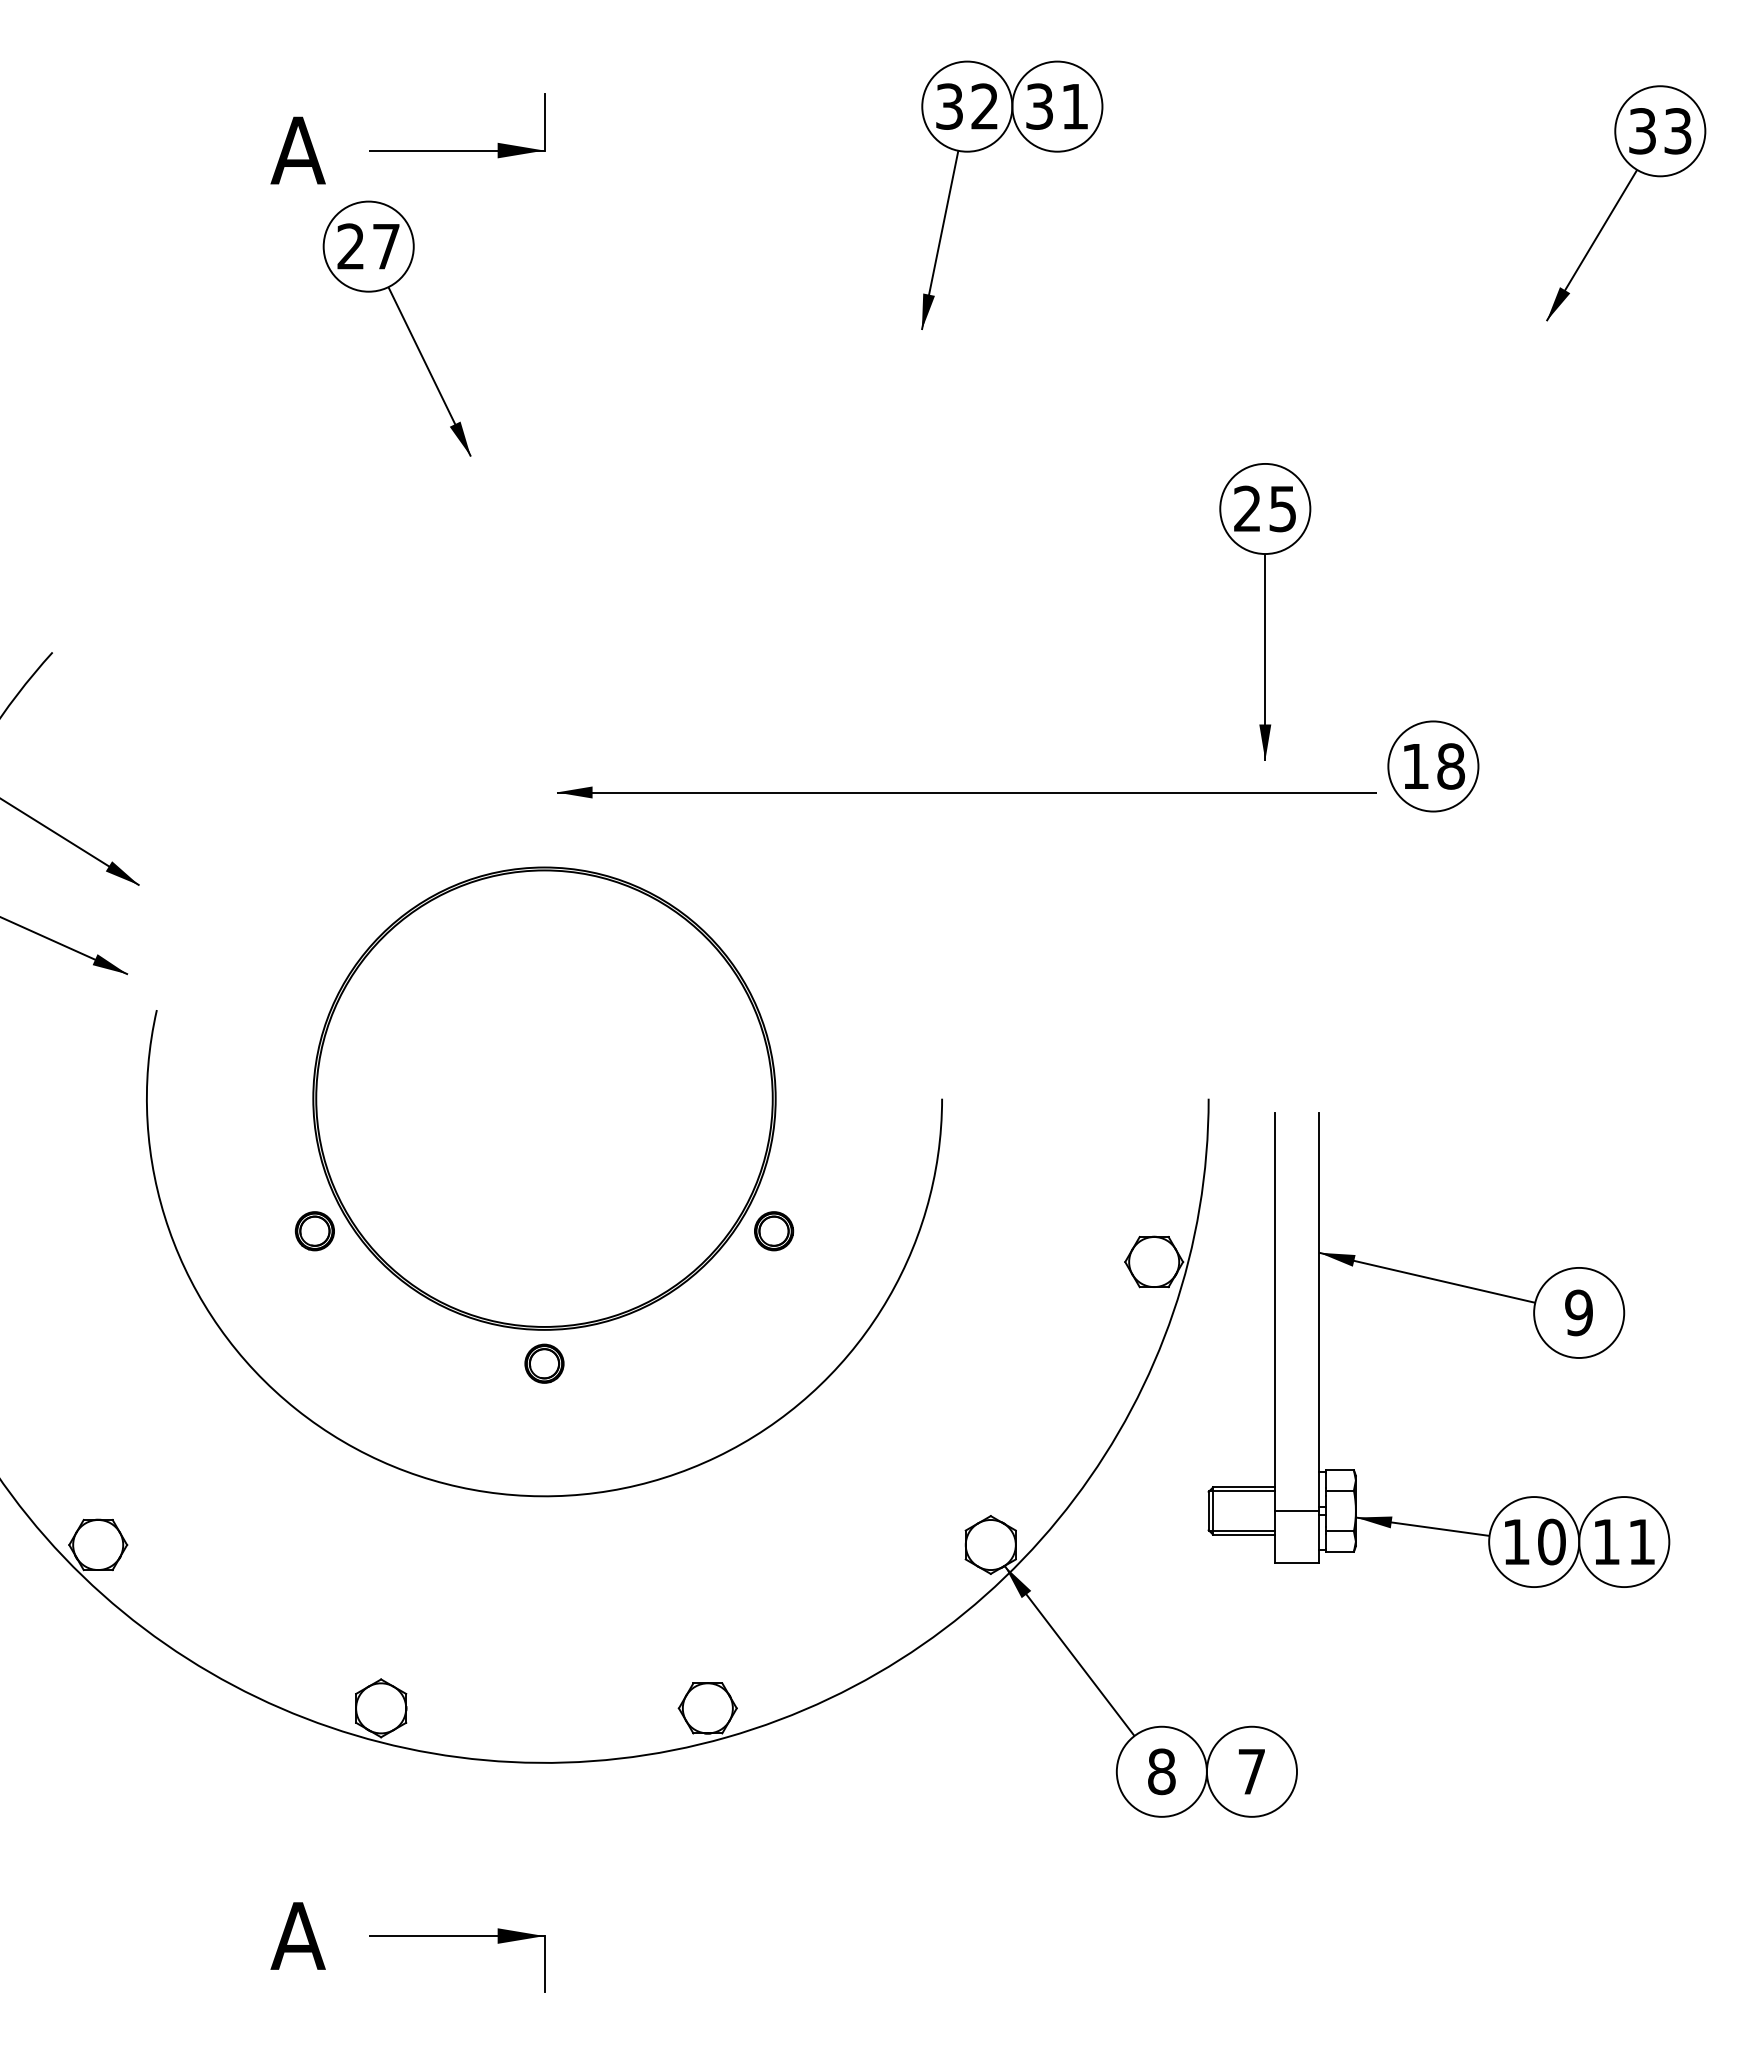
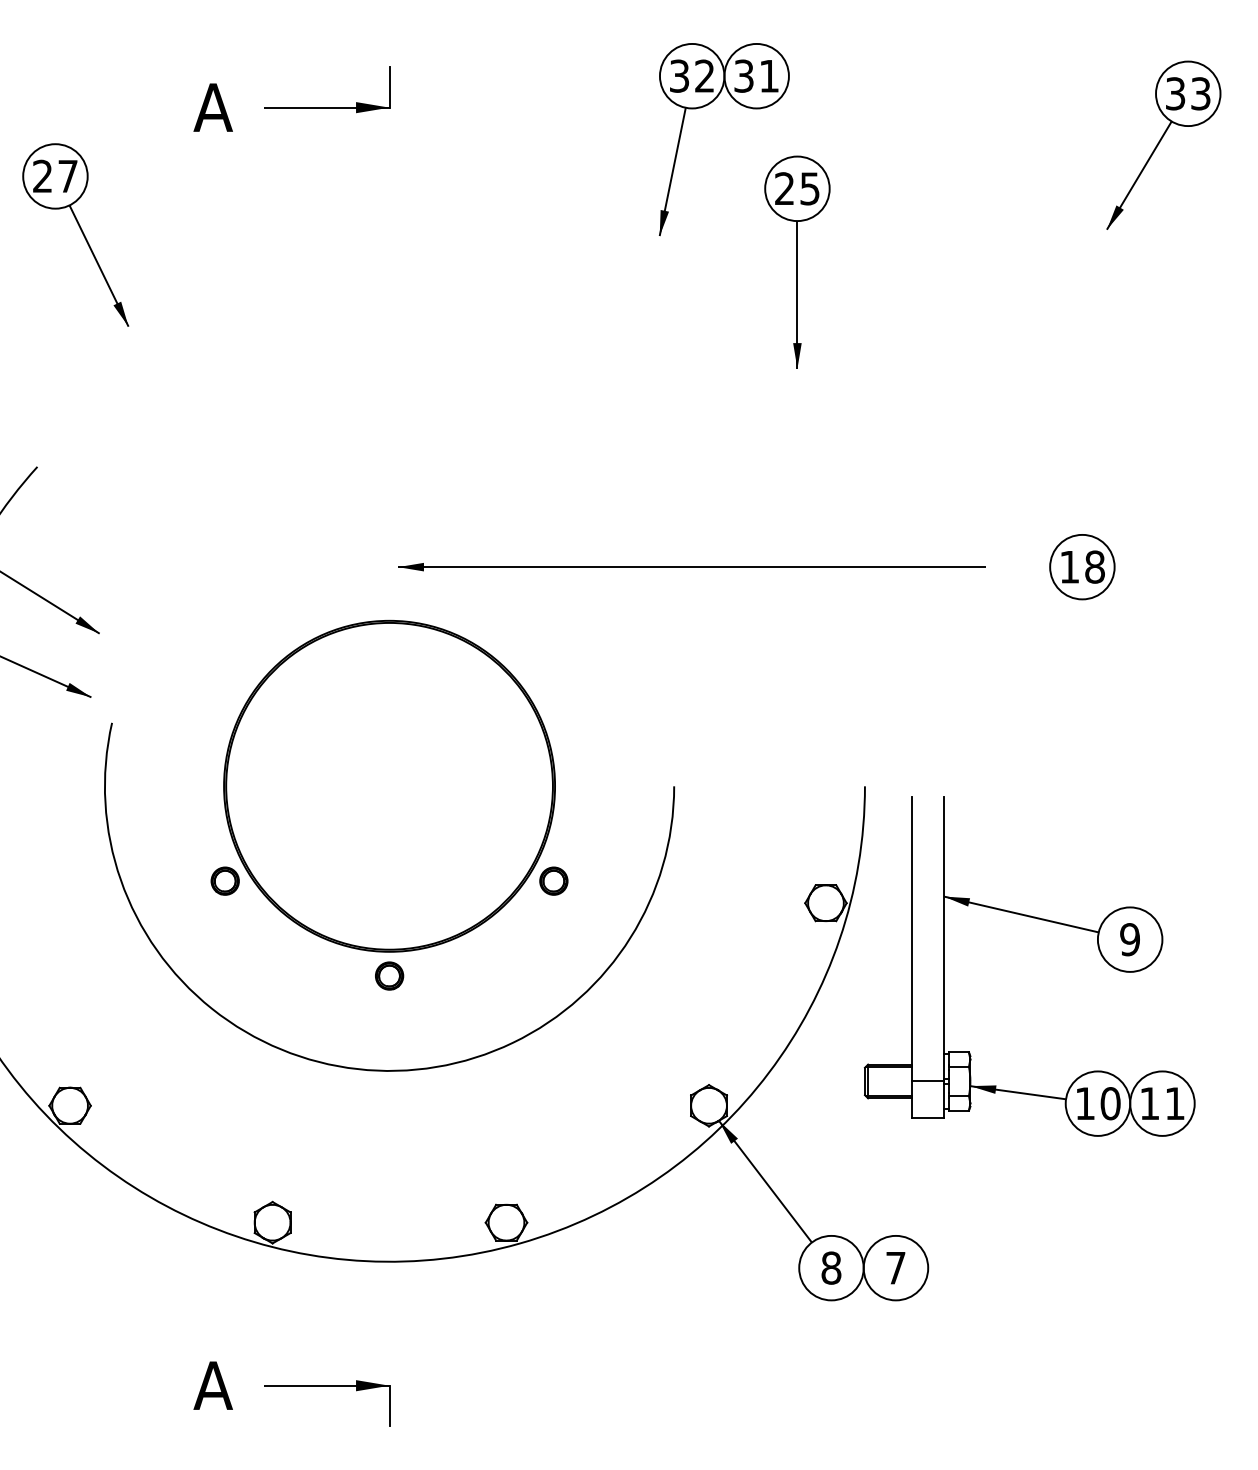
part: (405, 324) -> (81, 232), moved
part: (1265, 611) -> (797, 262), moved
part: (1433, 766) -> (1082, 567), moved

